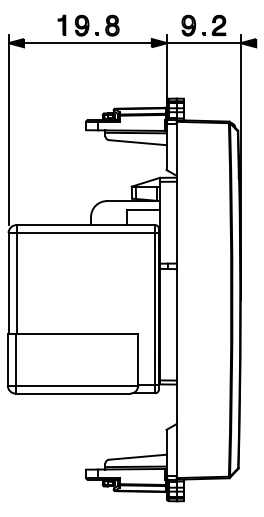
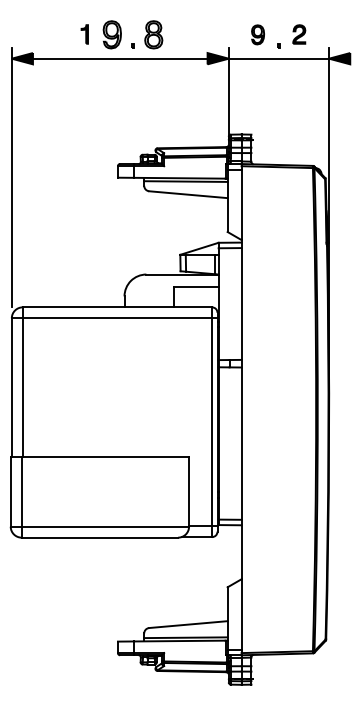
part: (61, 25) -> (84, 34), size x0.7
part: (188, 25) -> (257, 34), size x0.7
part: (218, 25) -> (298, 34), size x0.7

